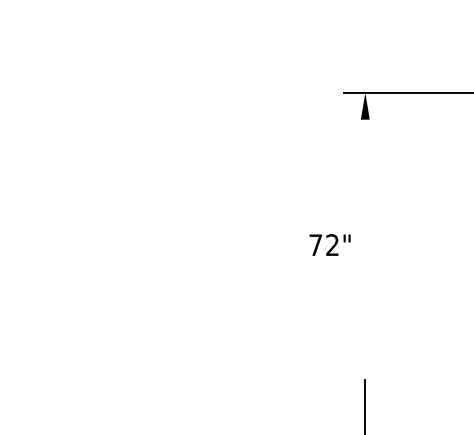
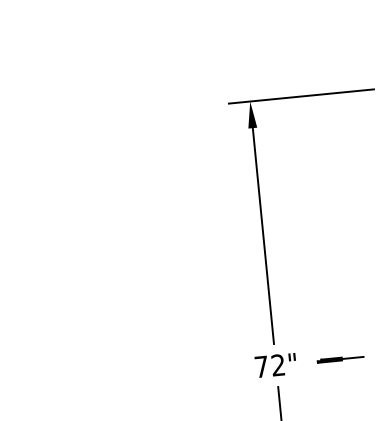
line: (365, 227) -> (263, 235), added
text: (329, 244) -> (275, 364), moved
line: (429, 358) -> (339, 359), added

